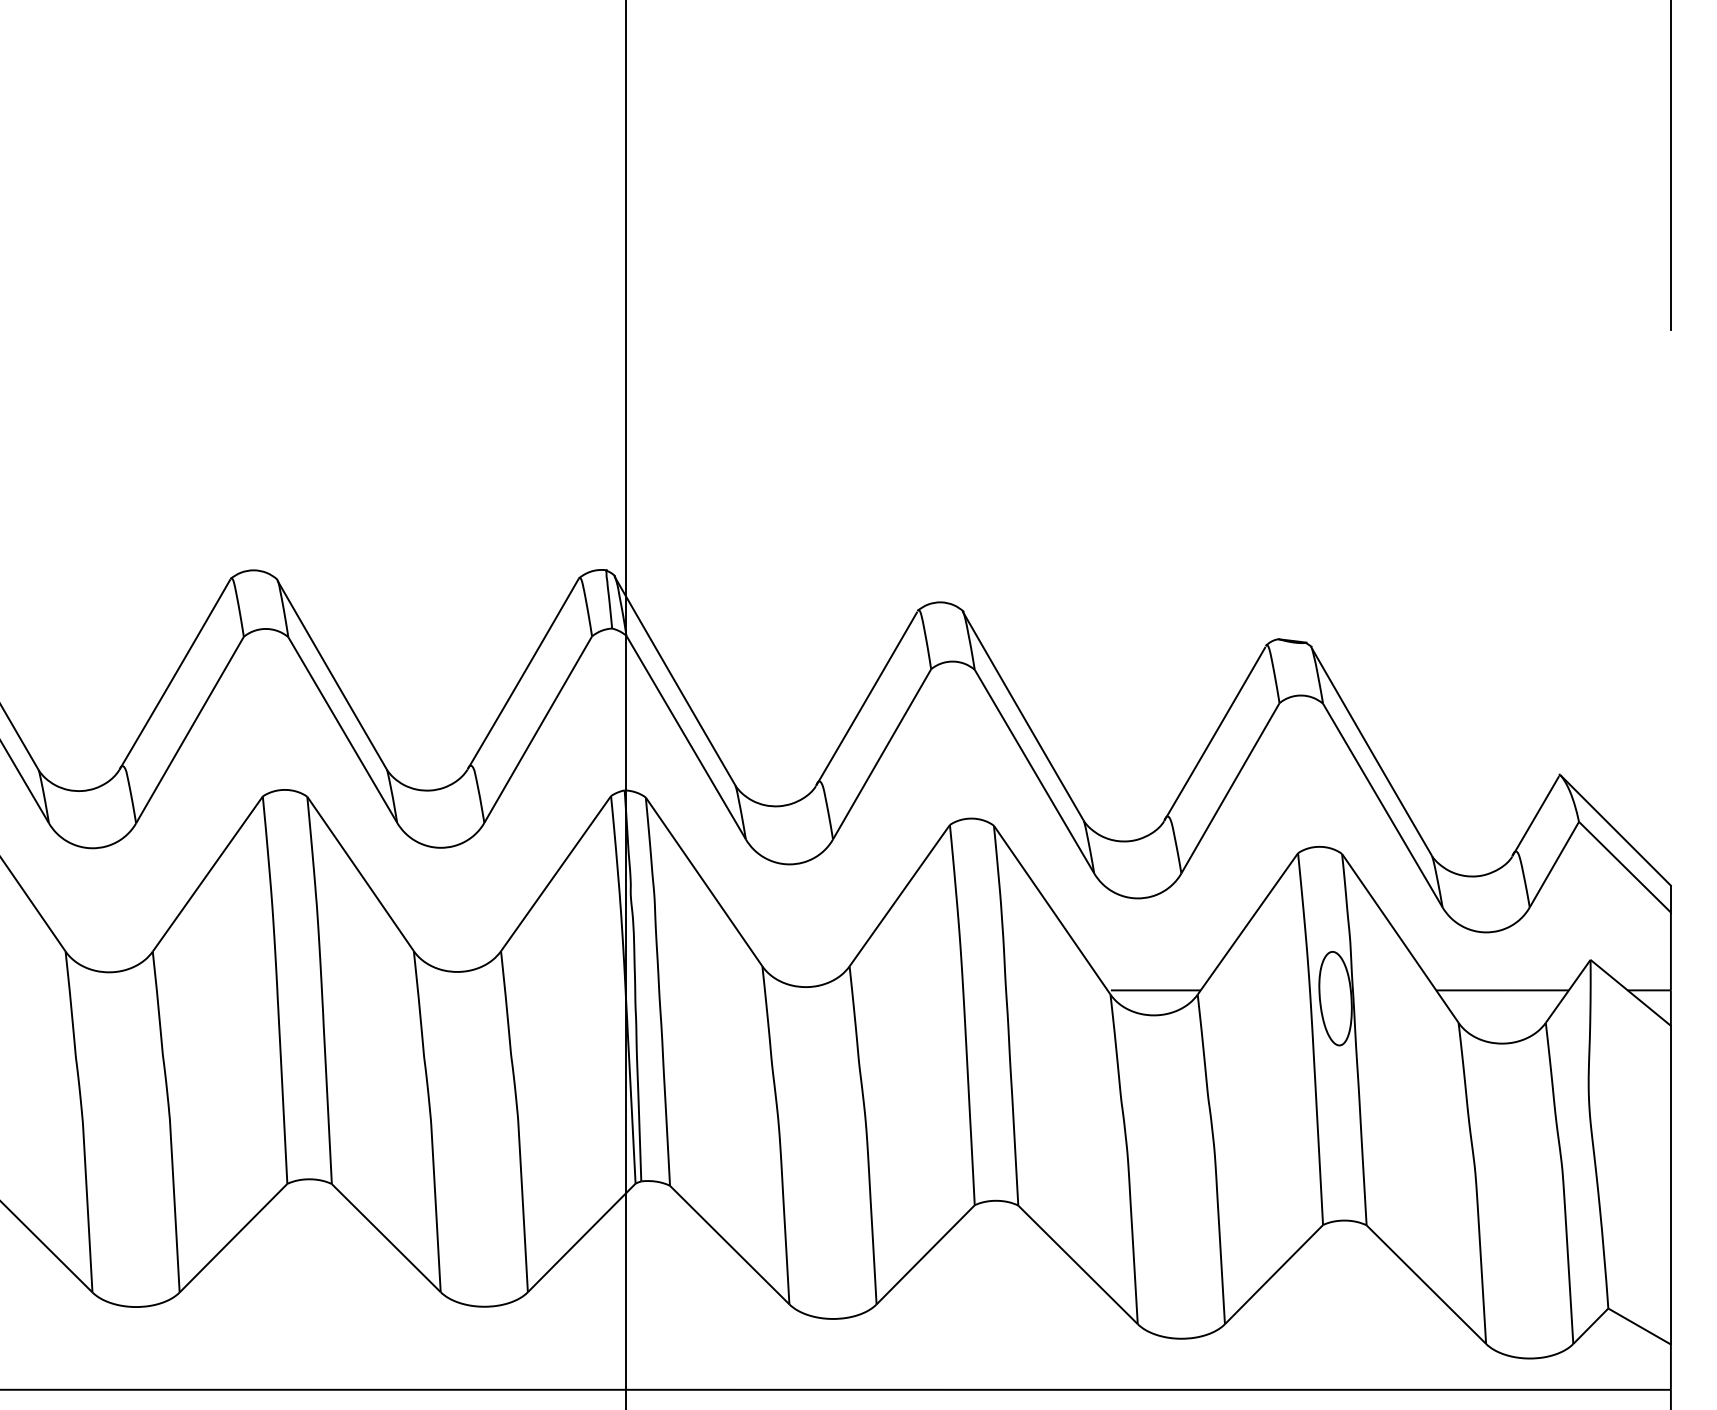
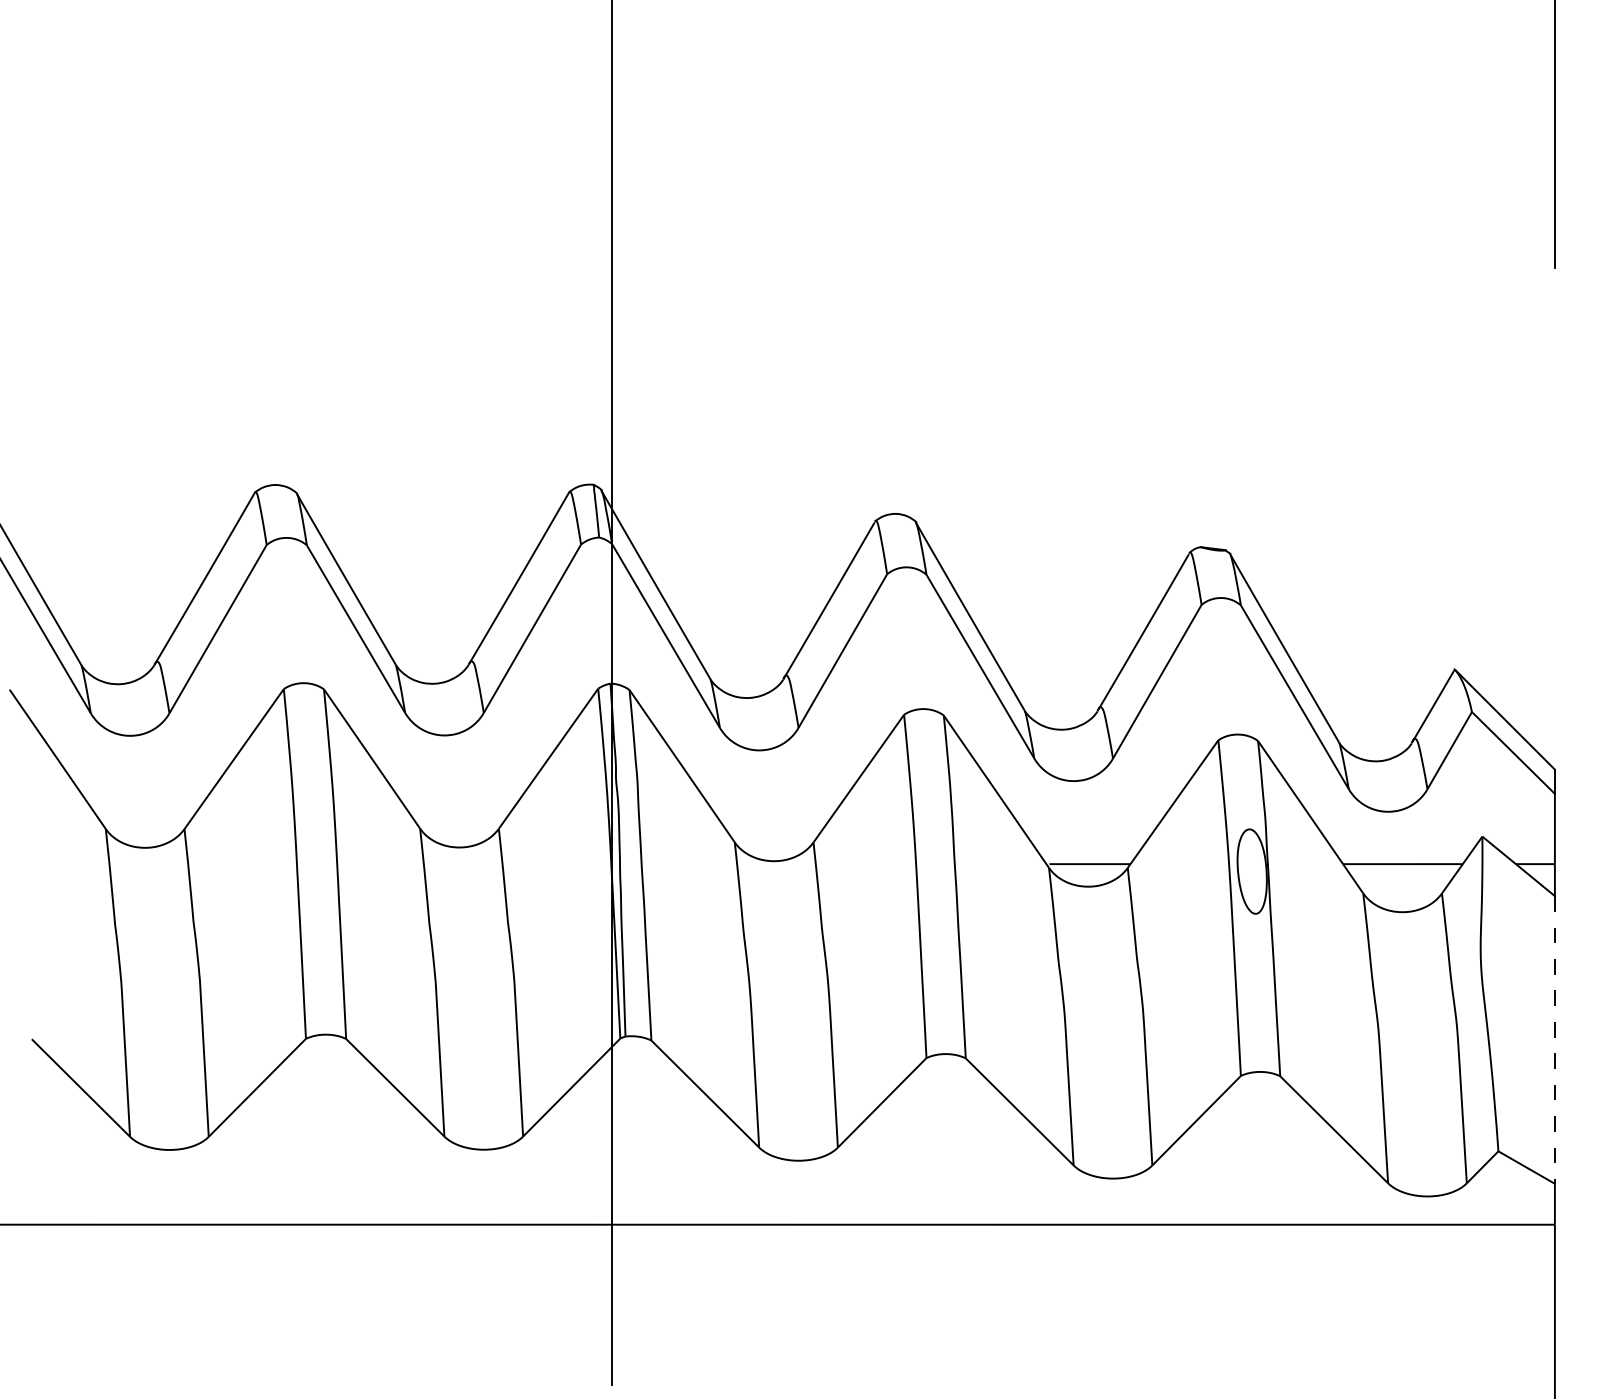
line: (1670, 1184) -> (1554, 1039), solid -> dashed

